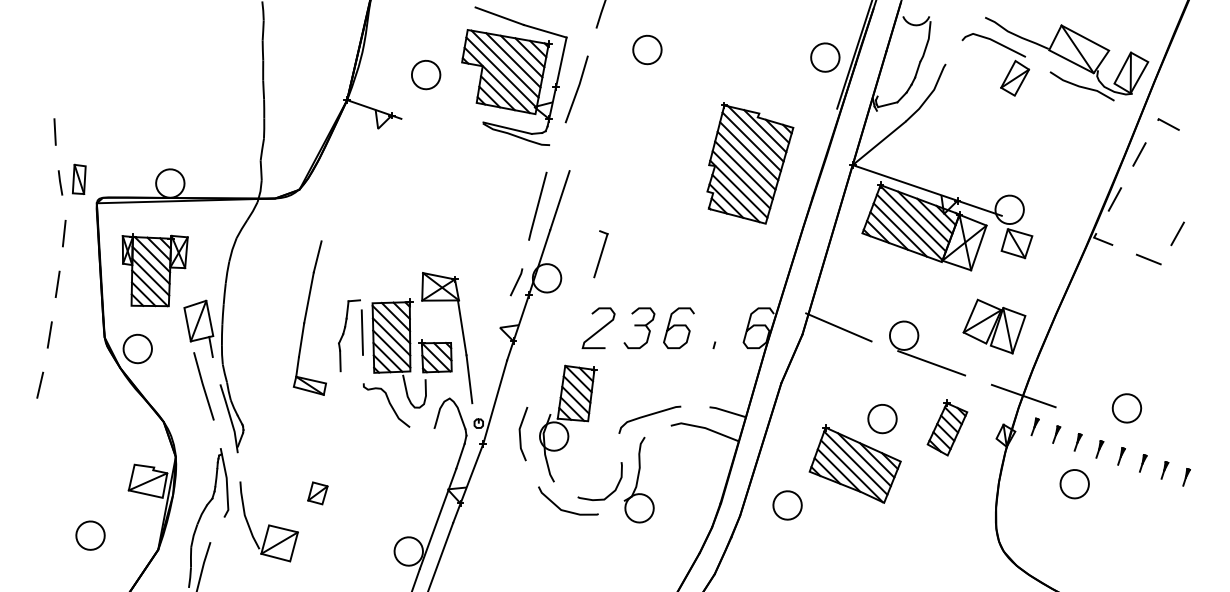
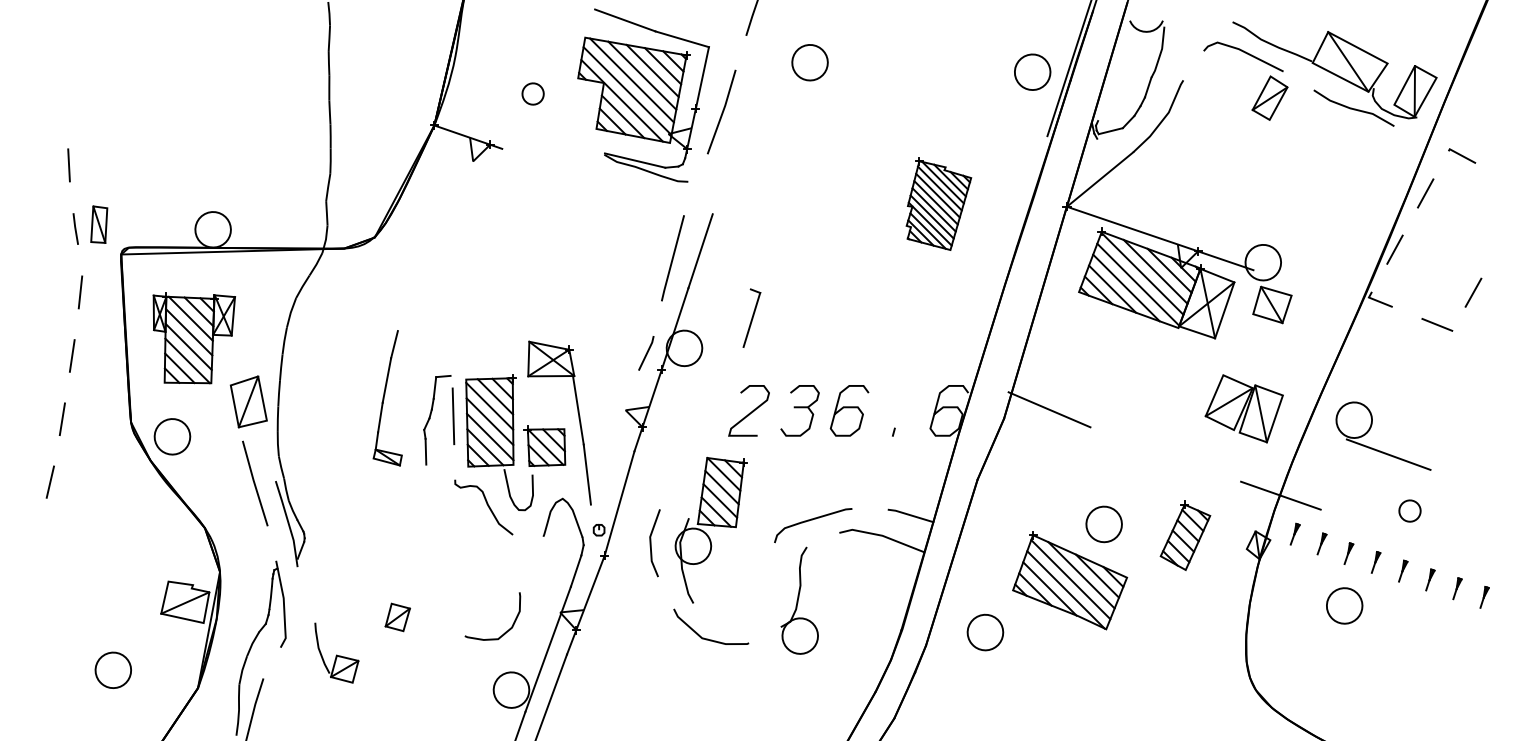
part: (425, 74) -> (532, 93), size x0.6
part: (750, 163) -> (938, 204), size x0.6
part: (309, 318) -> (387, 398), size x0.7
part: (917, 343) -> (1370, 429), moved
line: (210, 346) -> (263, 433), removed
part: (1126, 407) -> (1409, 510), size x0.6
curve: (610, 493) -> (505, 631), moved
part: (268, 521) -> (336, 652), size x0.6

